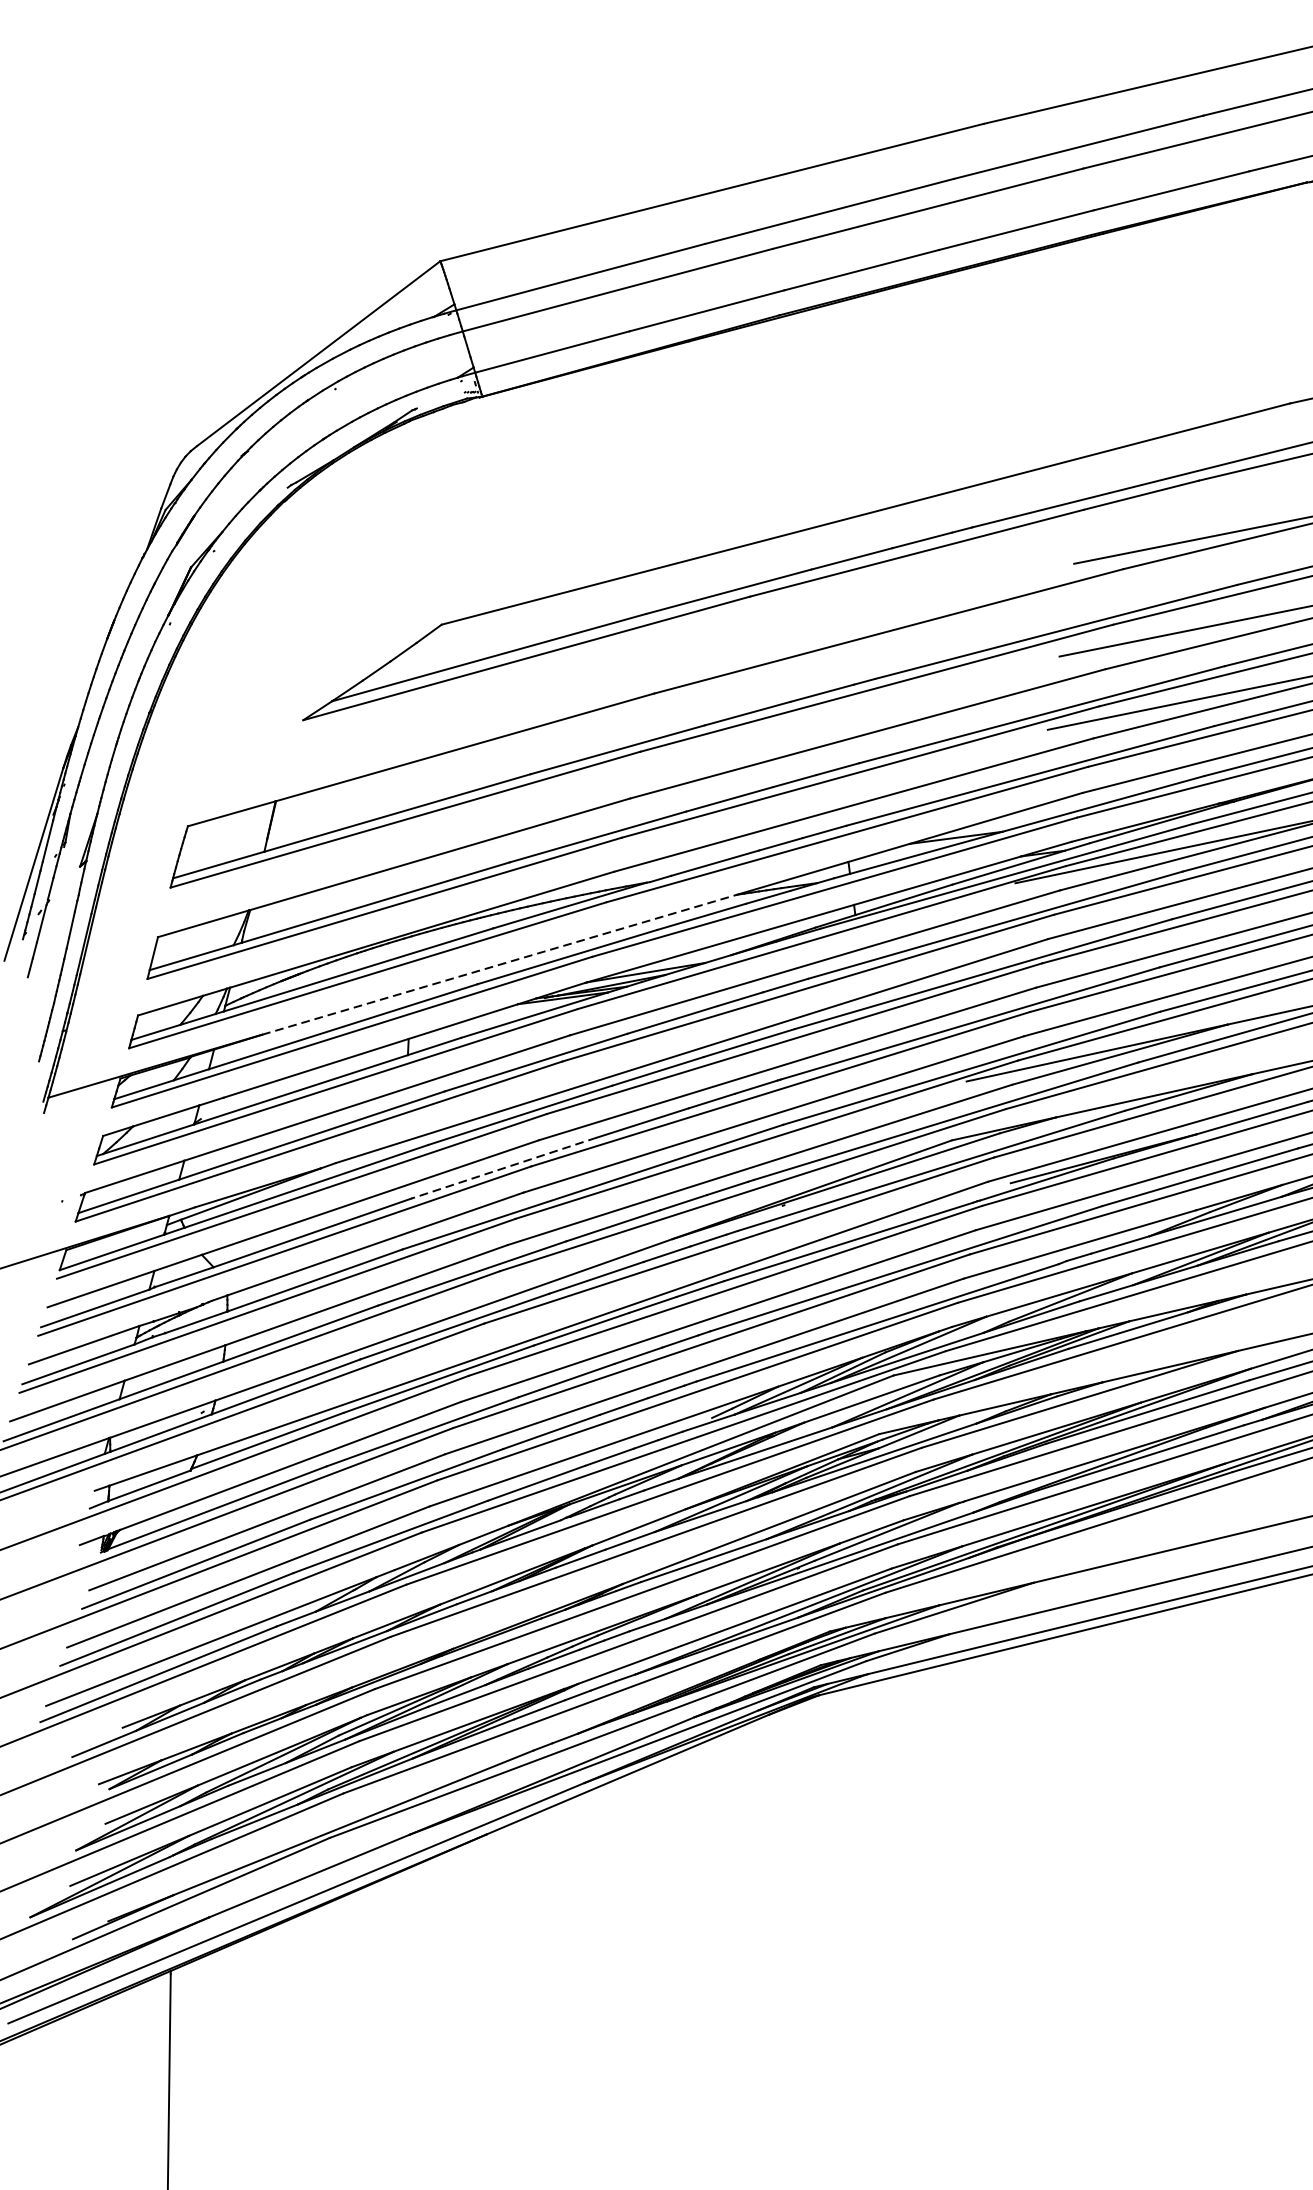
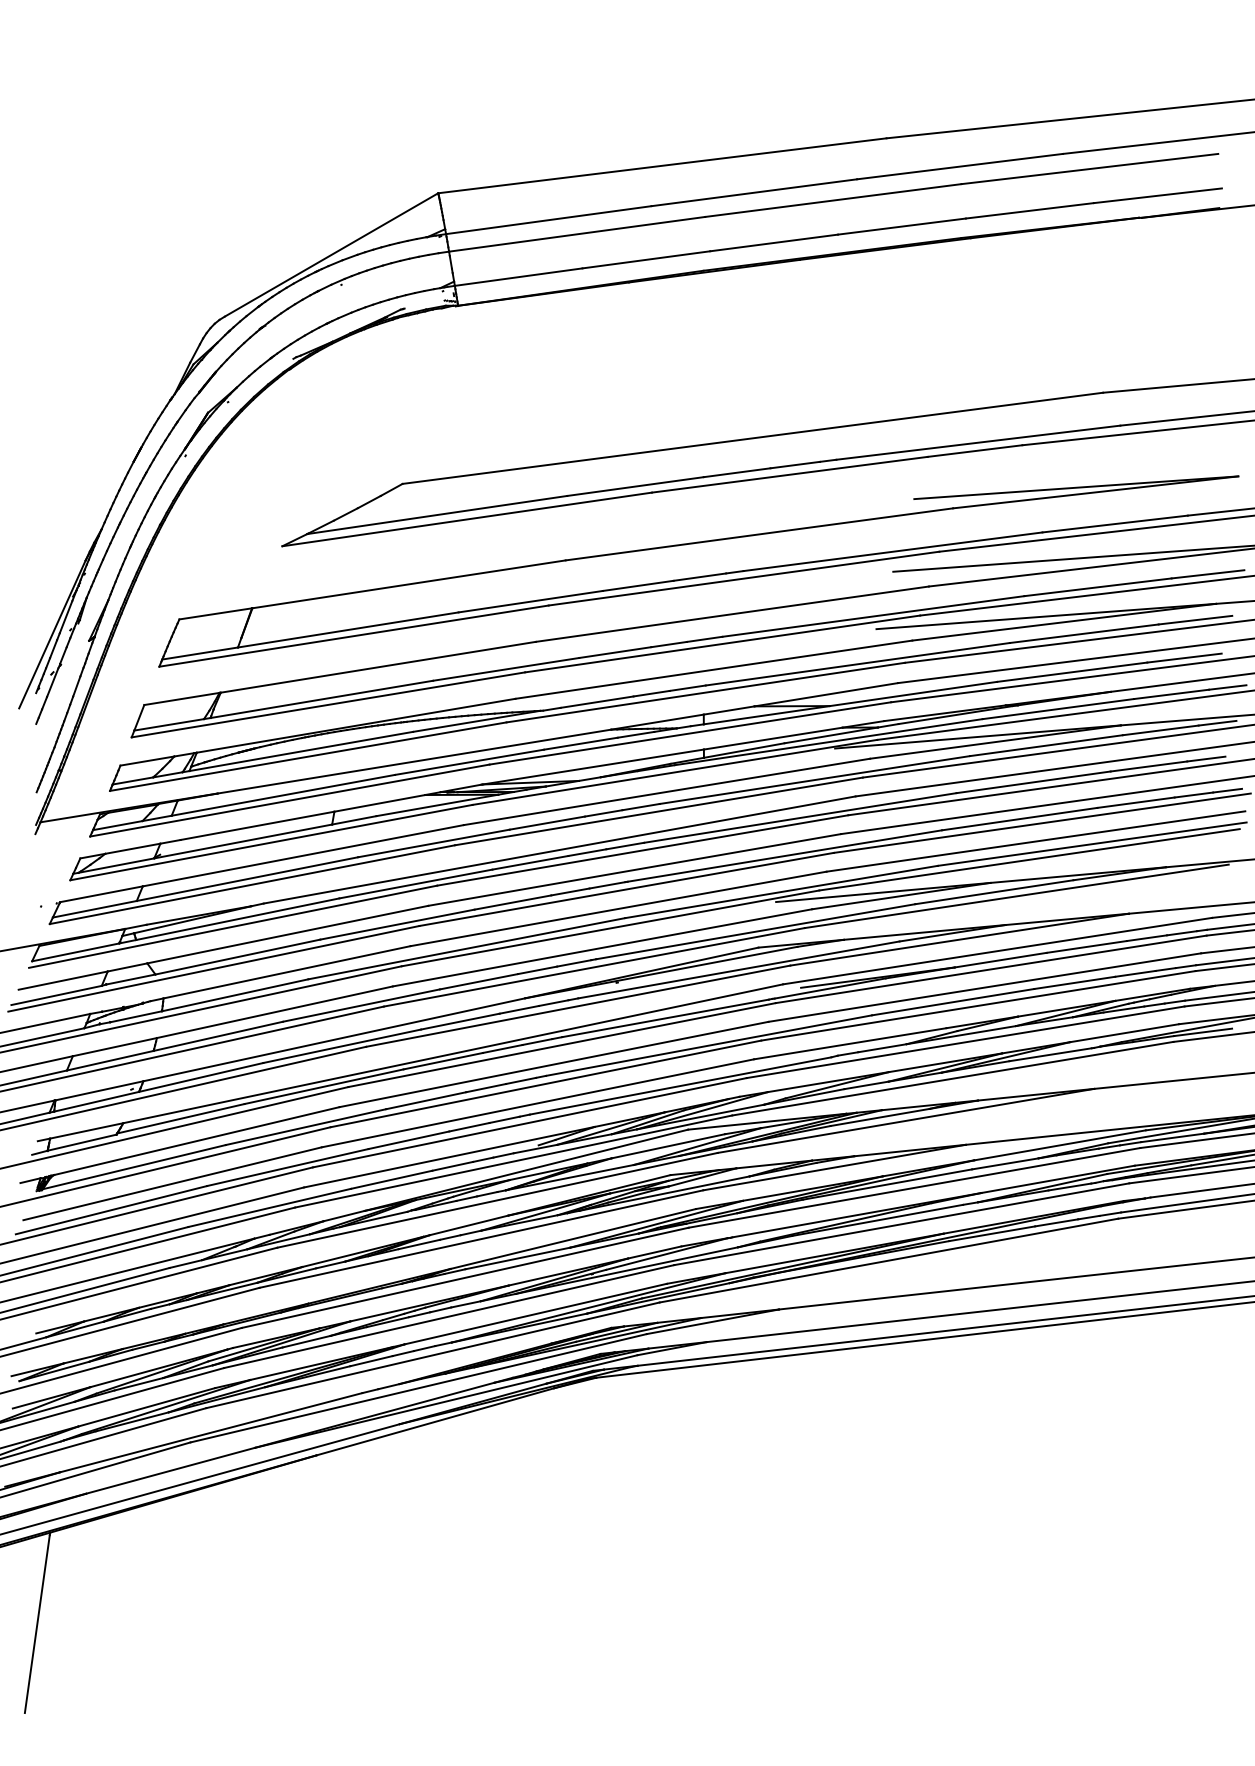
line: (499, 964) -> (414, 761), dashed -> solid
line: (503, 1168) -> (397, 924), dashed -> solid

